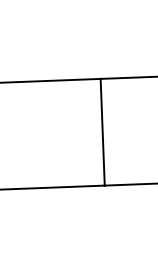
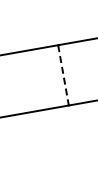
line: (102, 132) -> (63, 75), solid -> dashed

